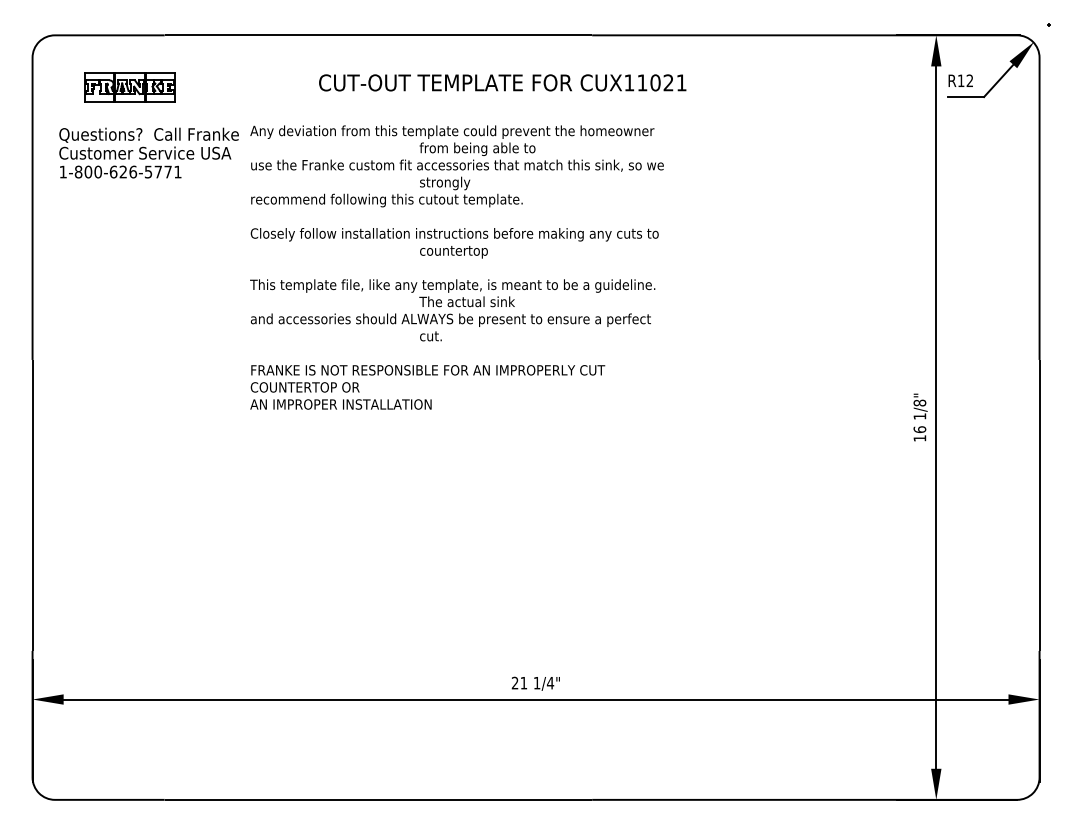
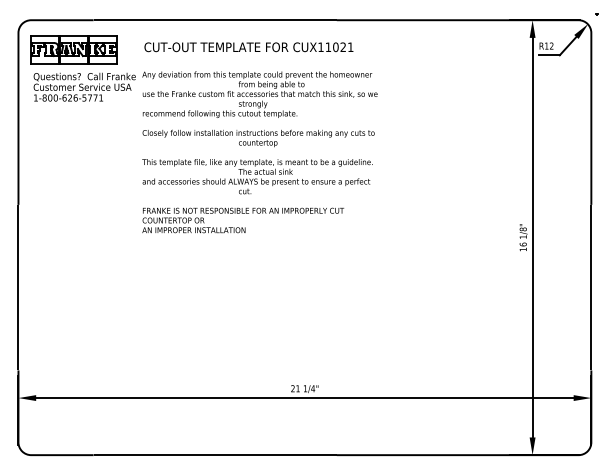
text: (501, 83) -> (248, 47), moved
part: (129, 86) -> (73, 49), size x1.67

